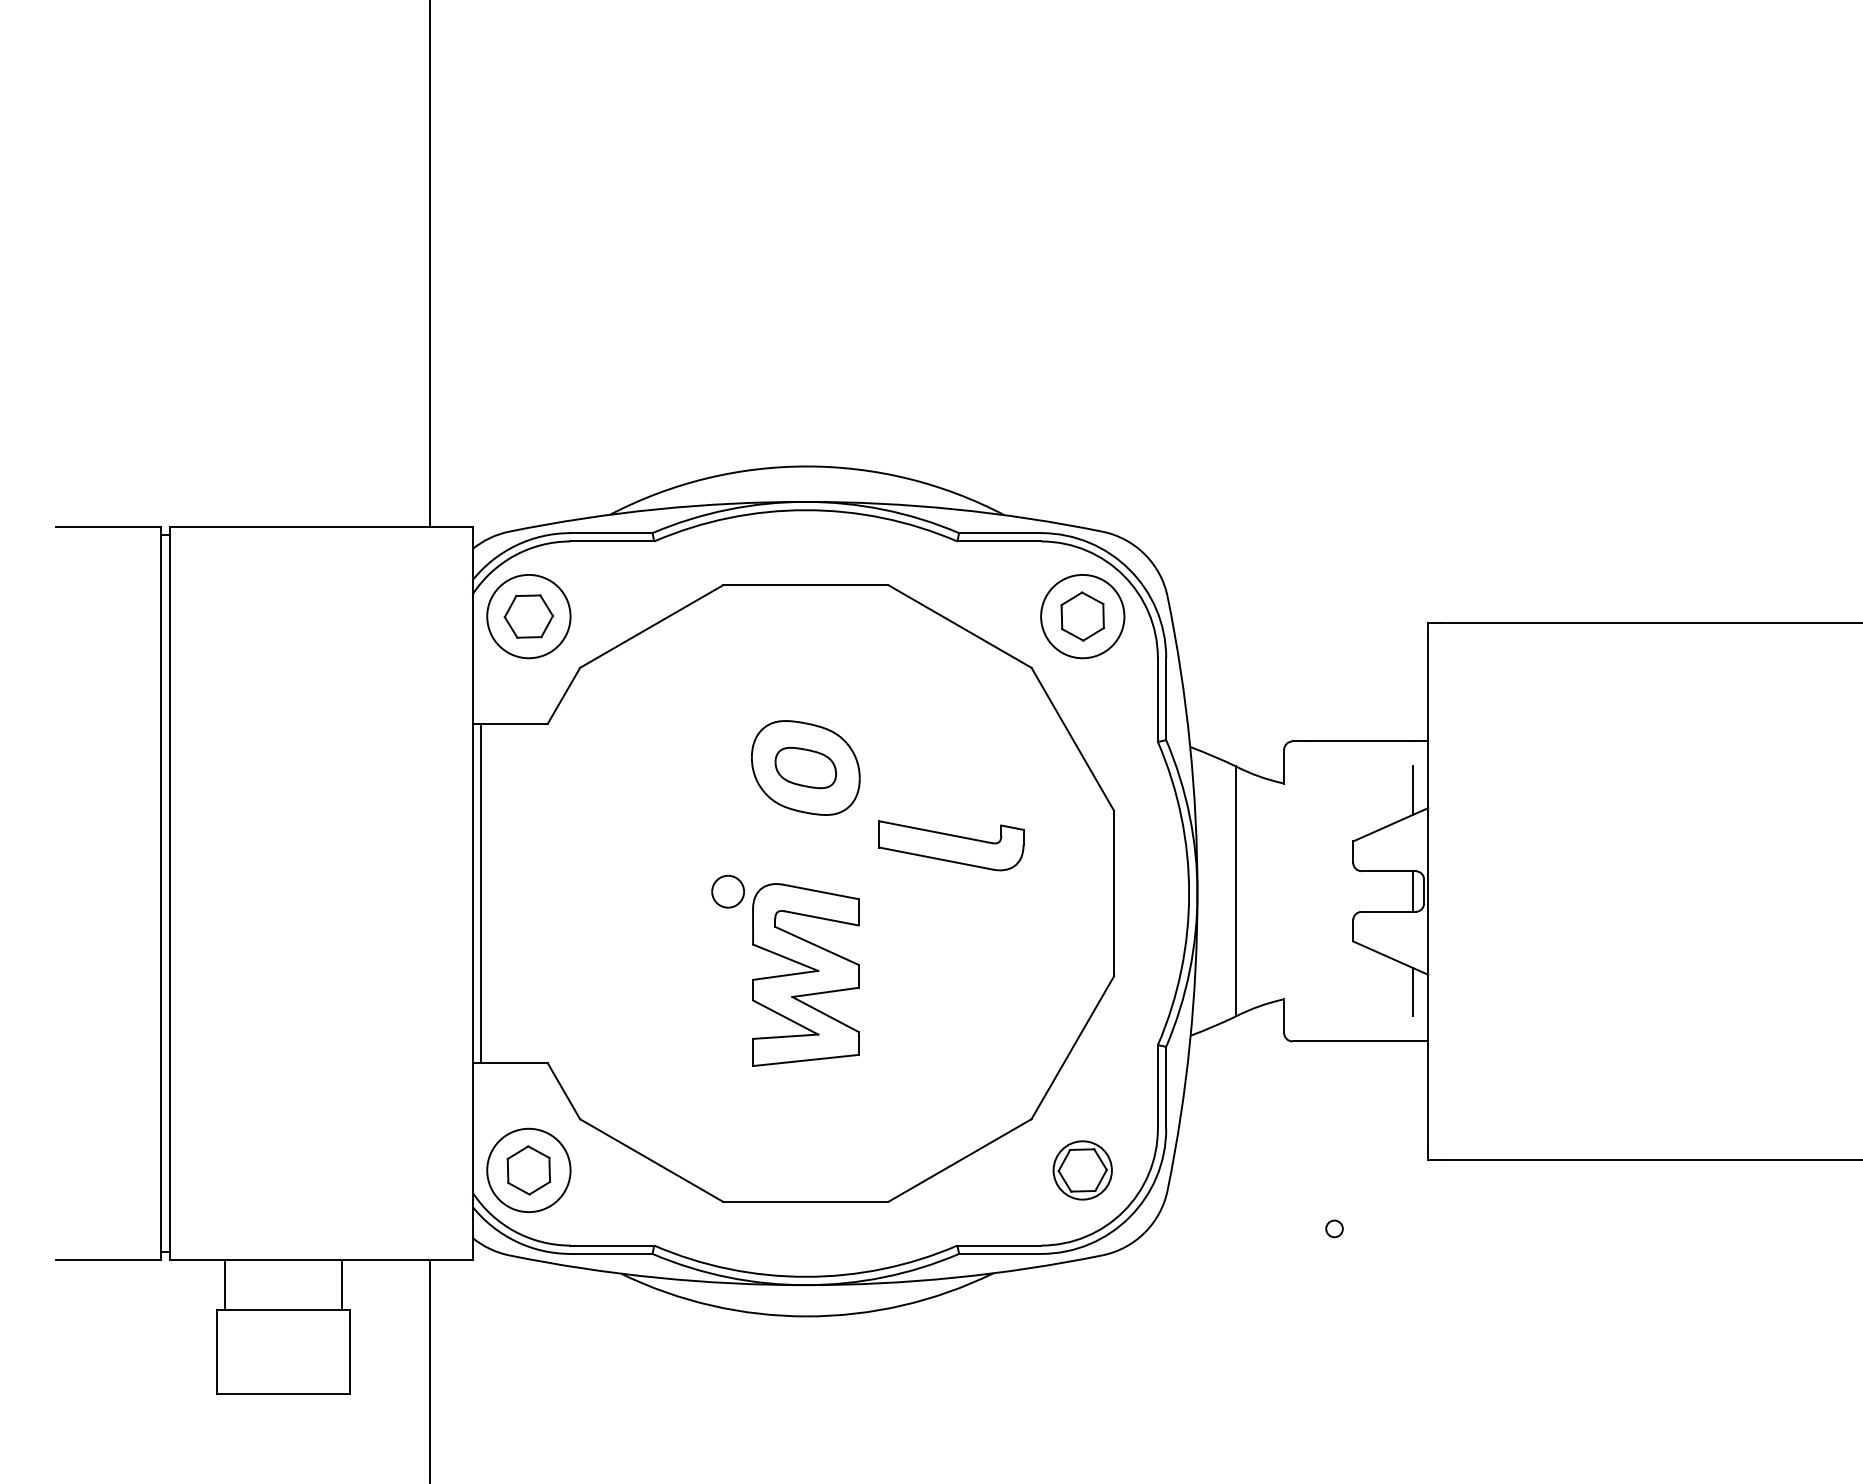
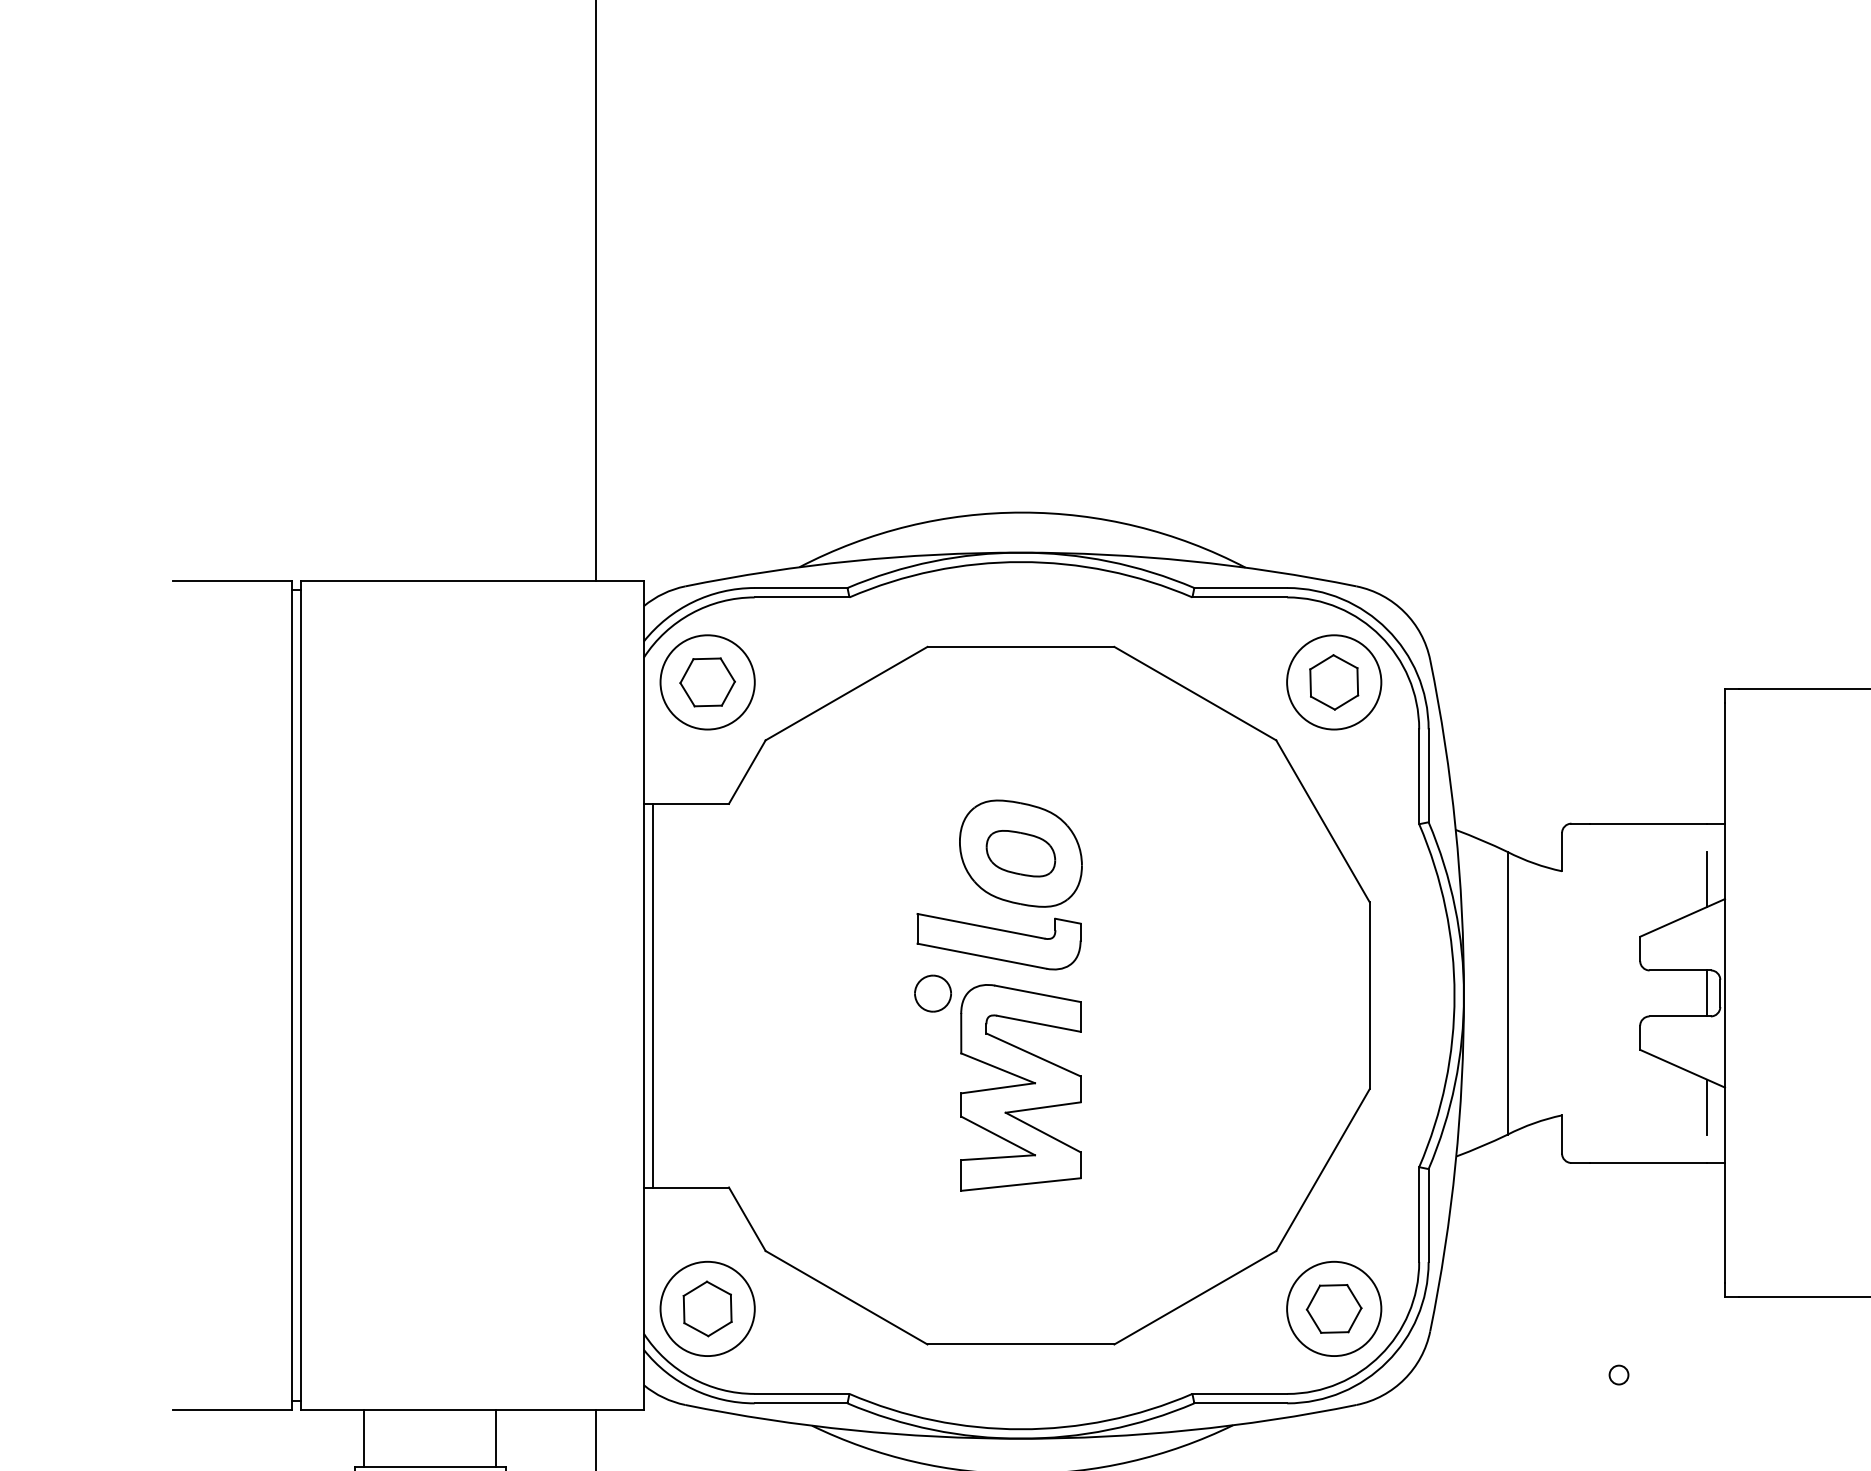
part: (951, 845) -> (999, 941), moved
circle: (1082, 1170) -> (1333, 1308), size x1.43

